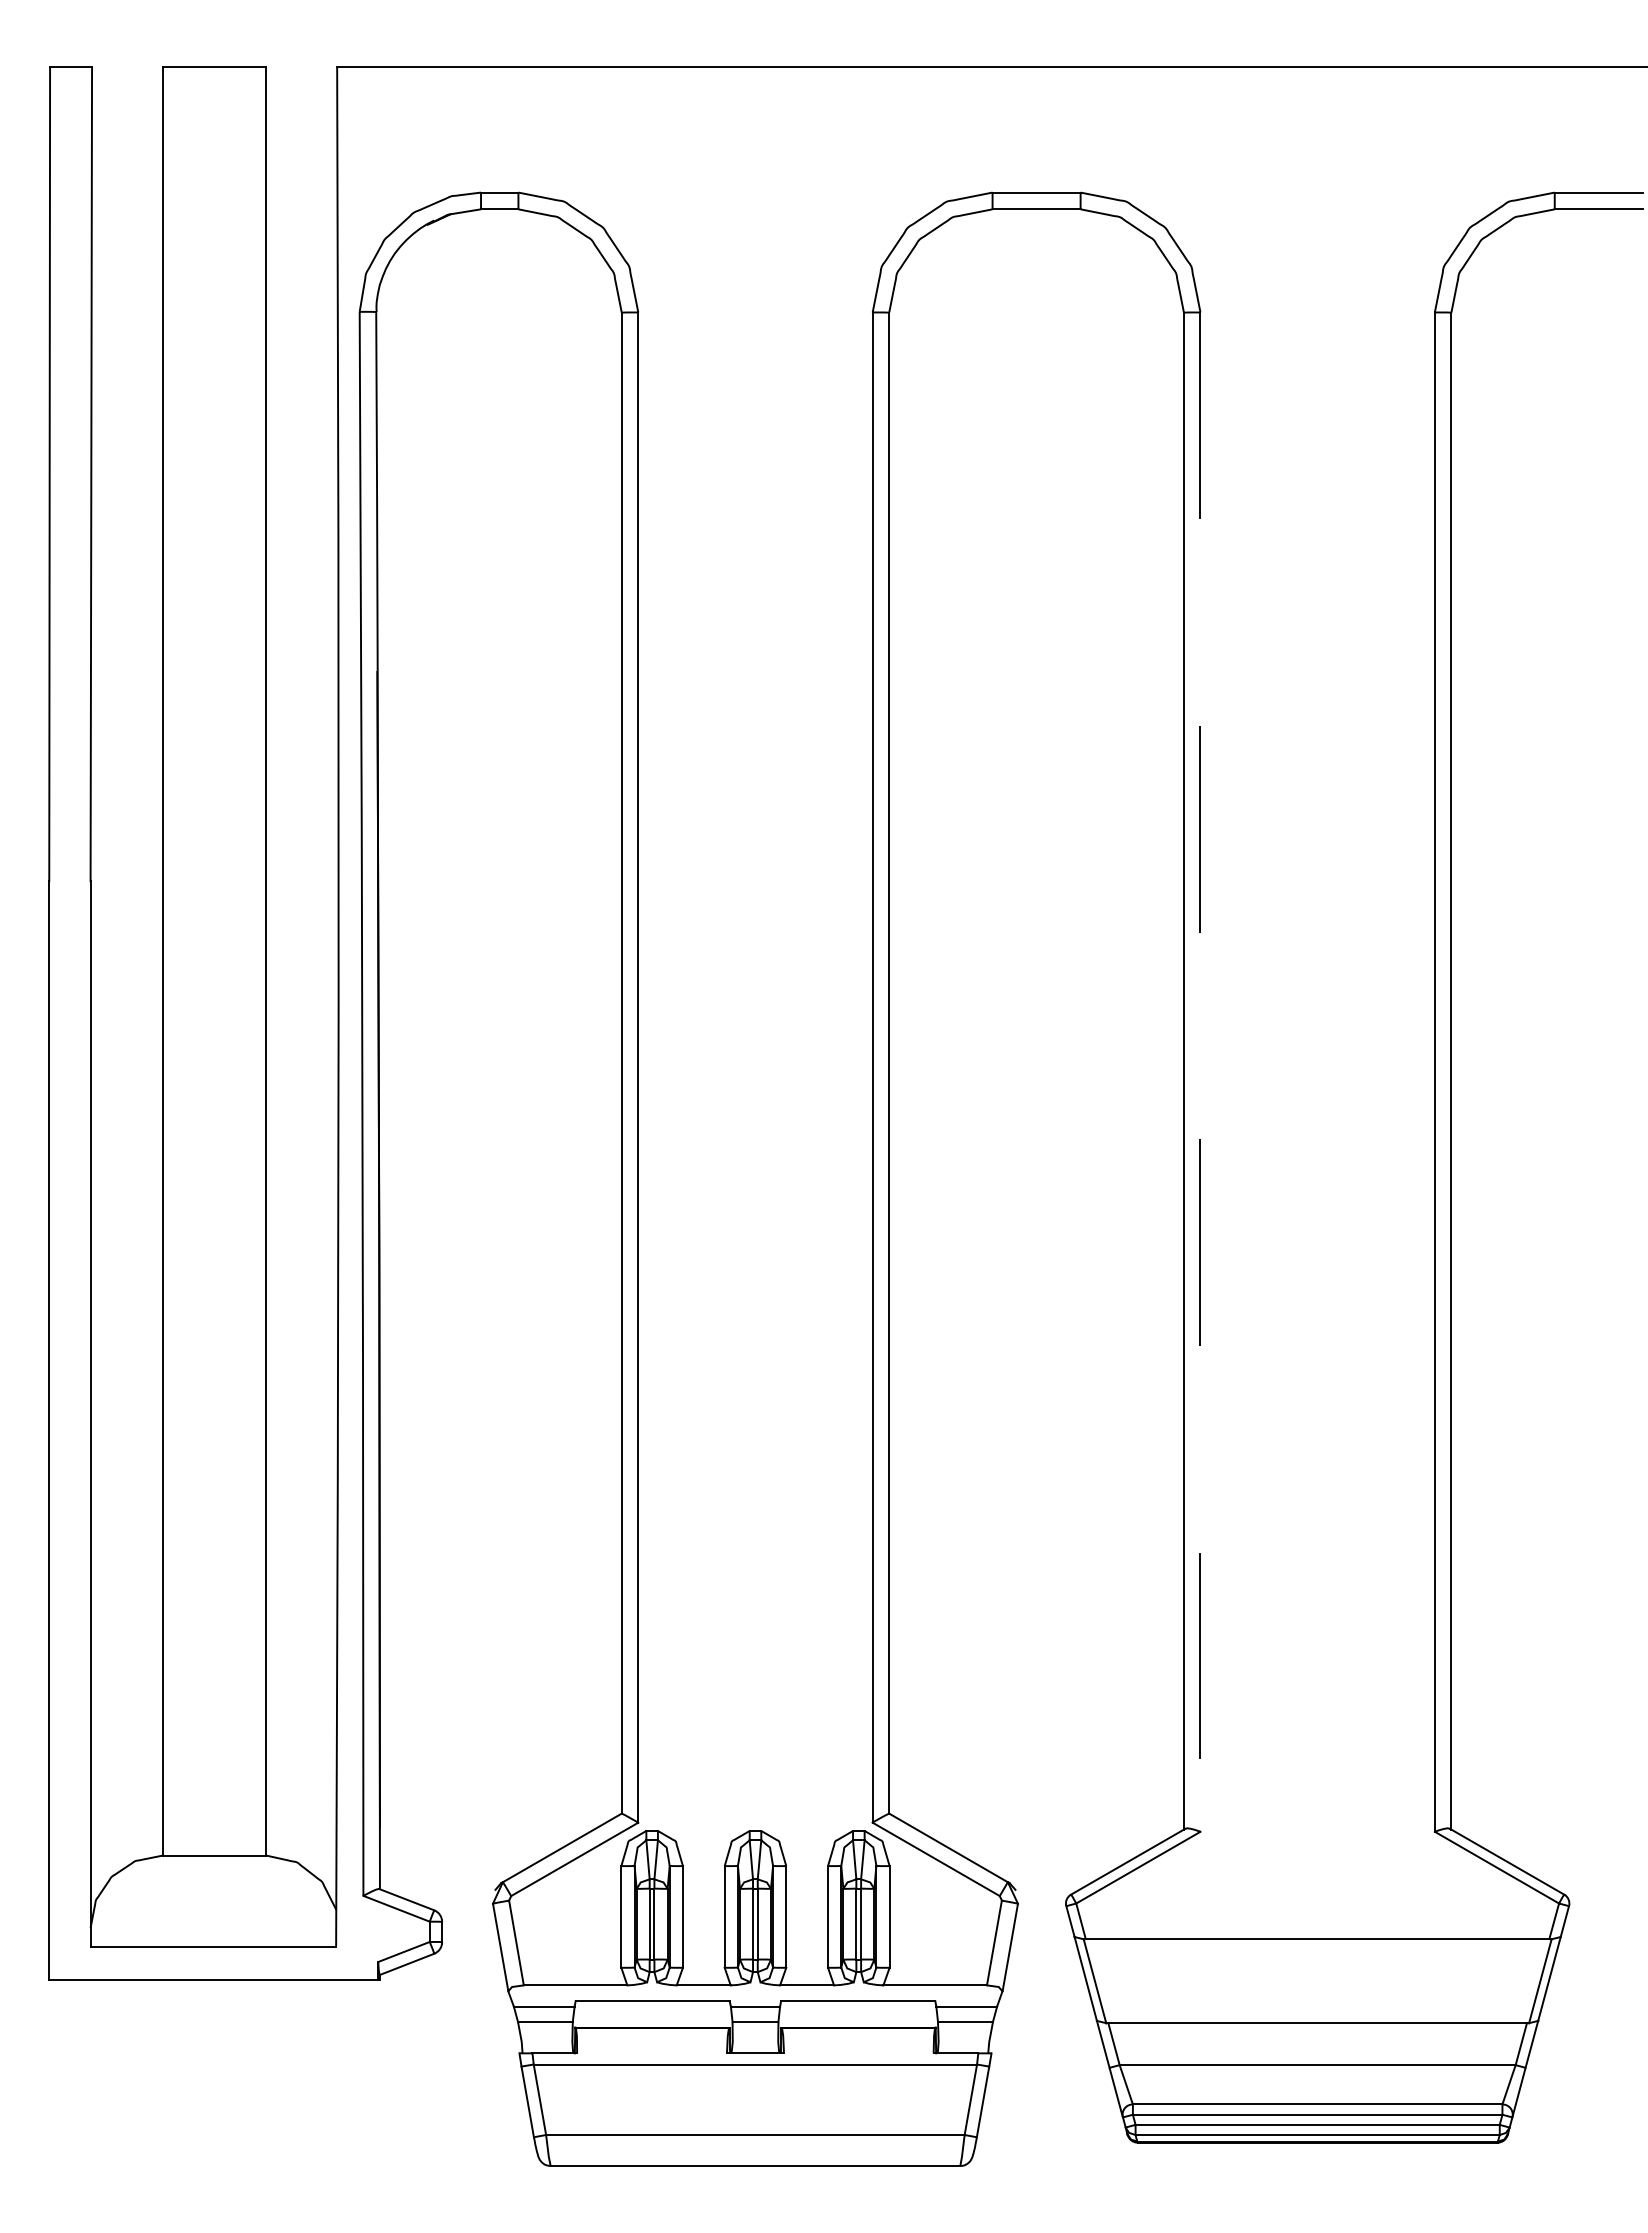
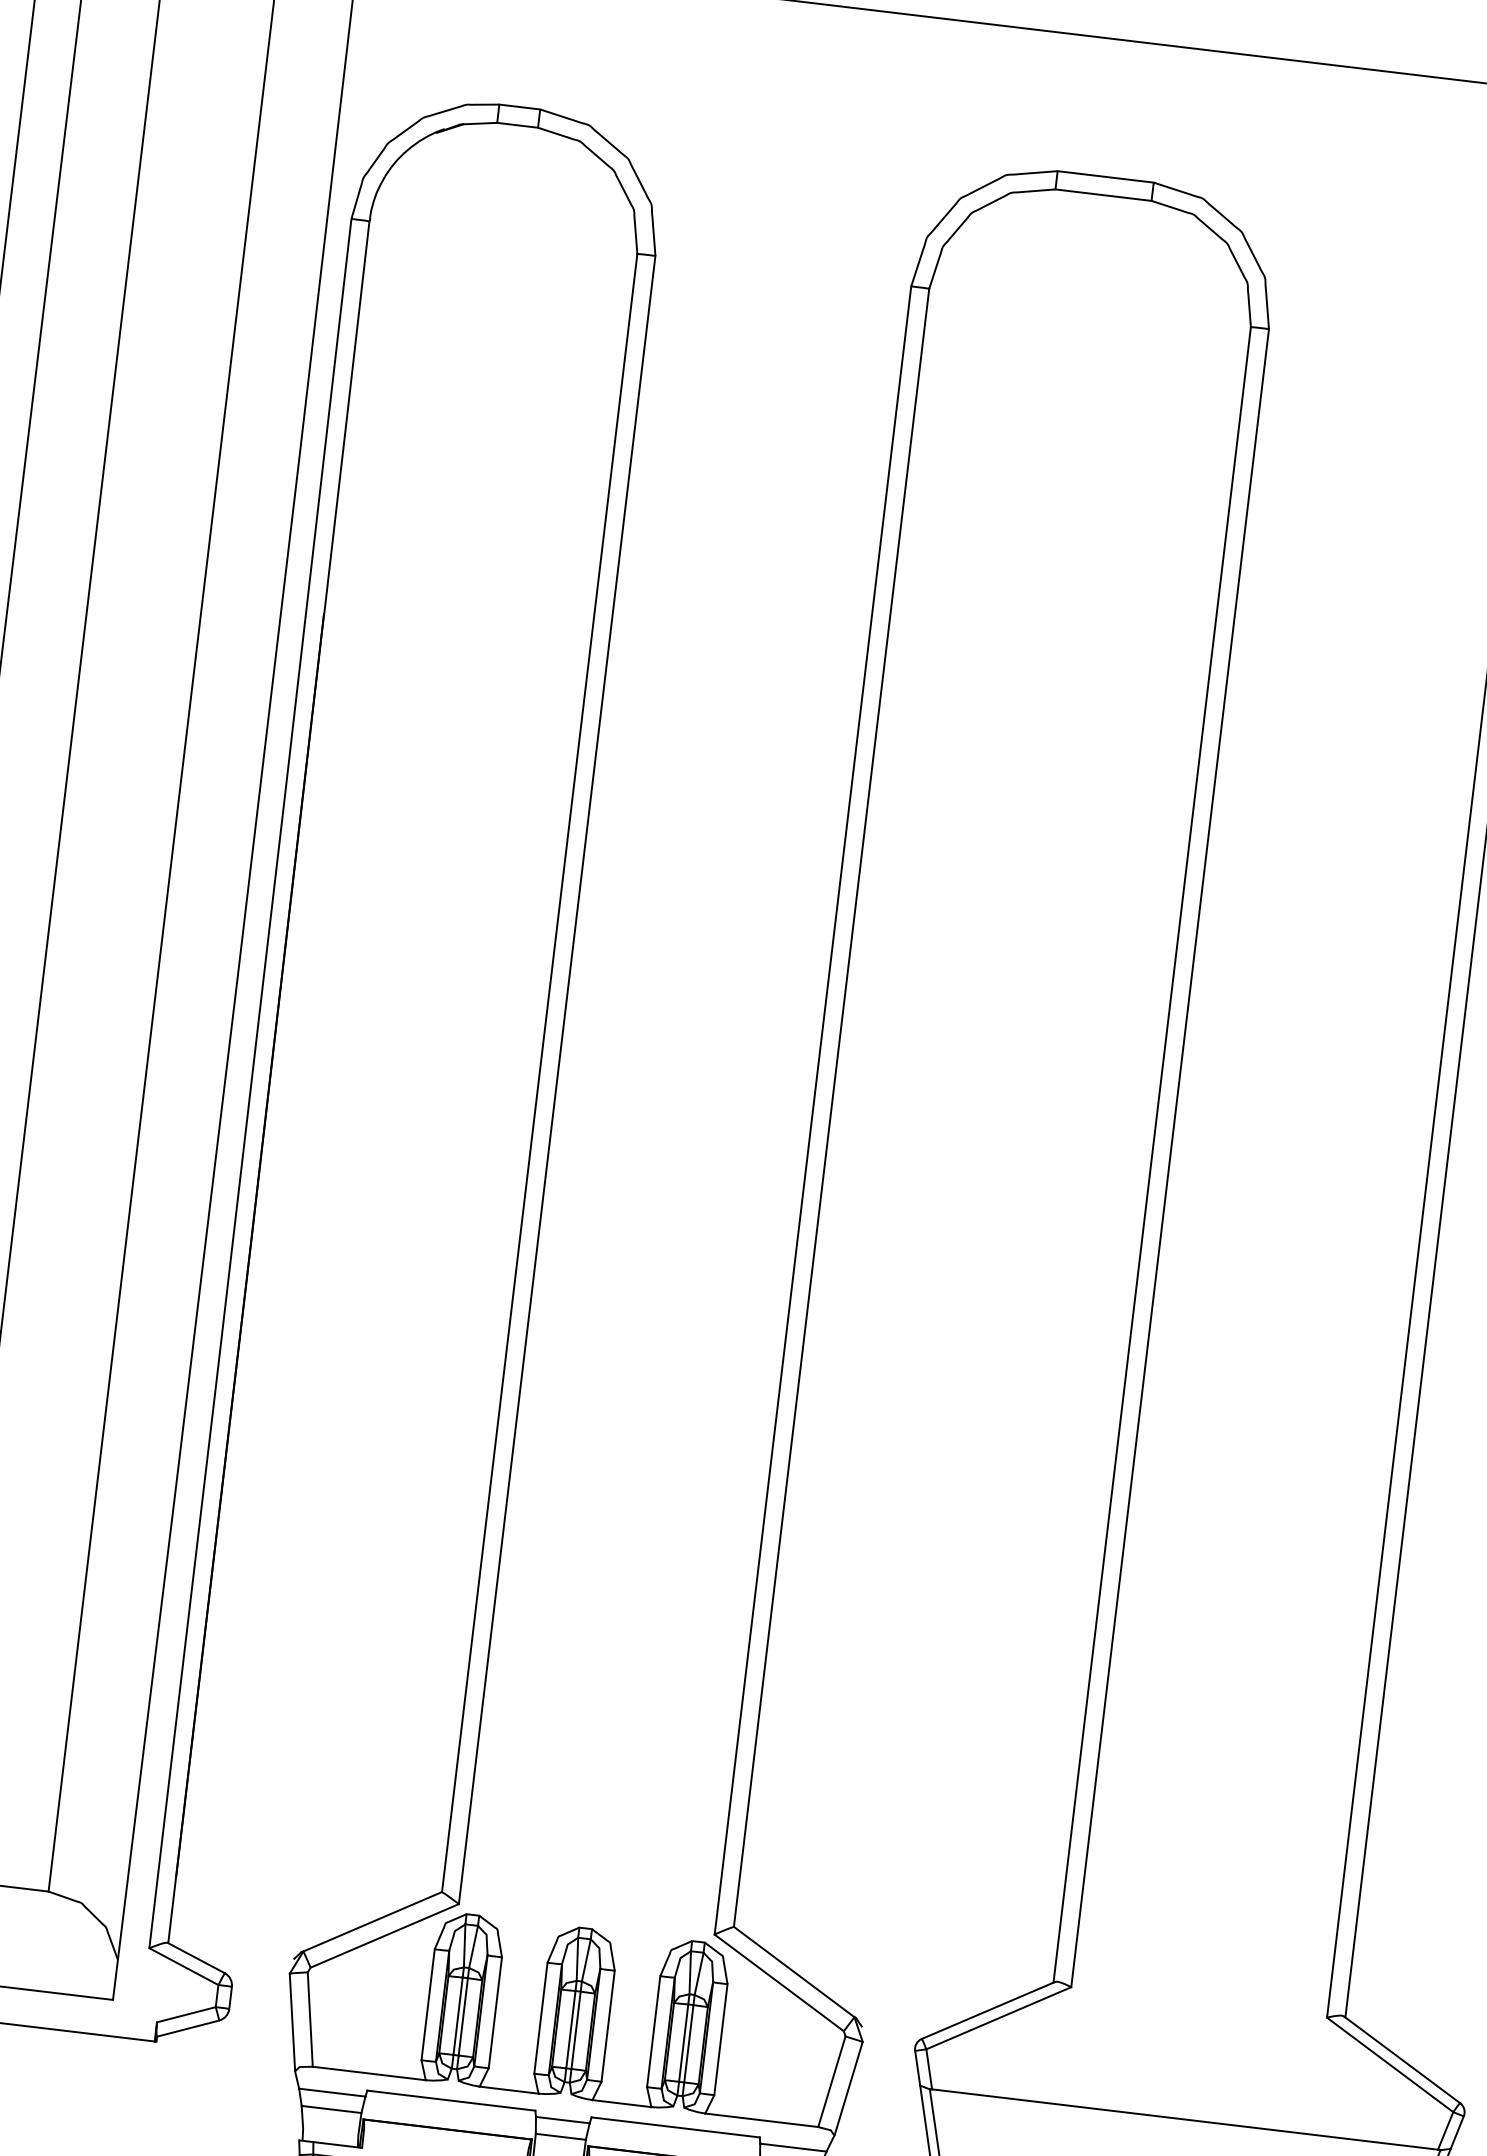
line: (1200, 1072) -> (1170, 1158), dashed -> solid

